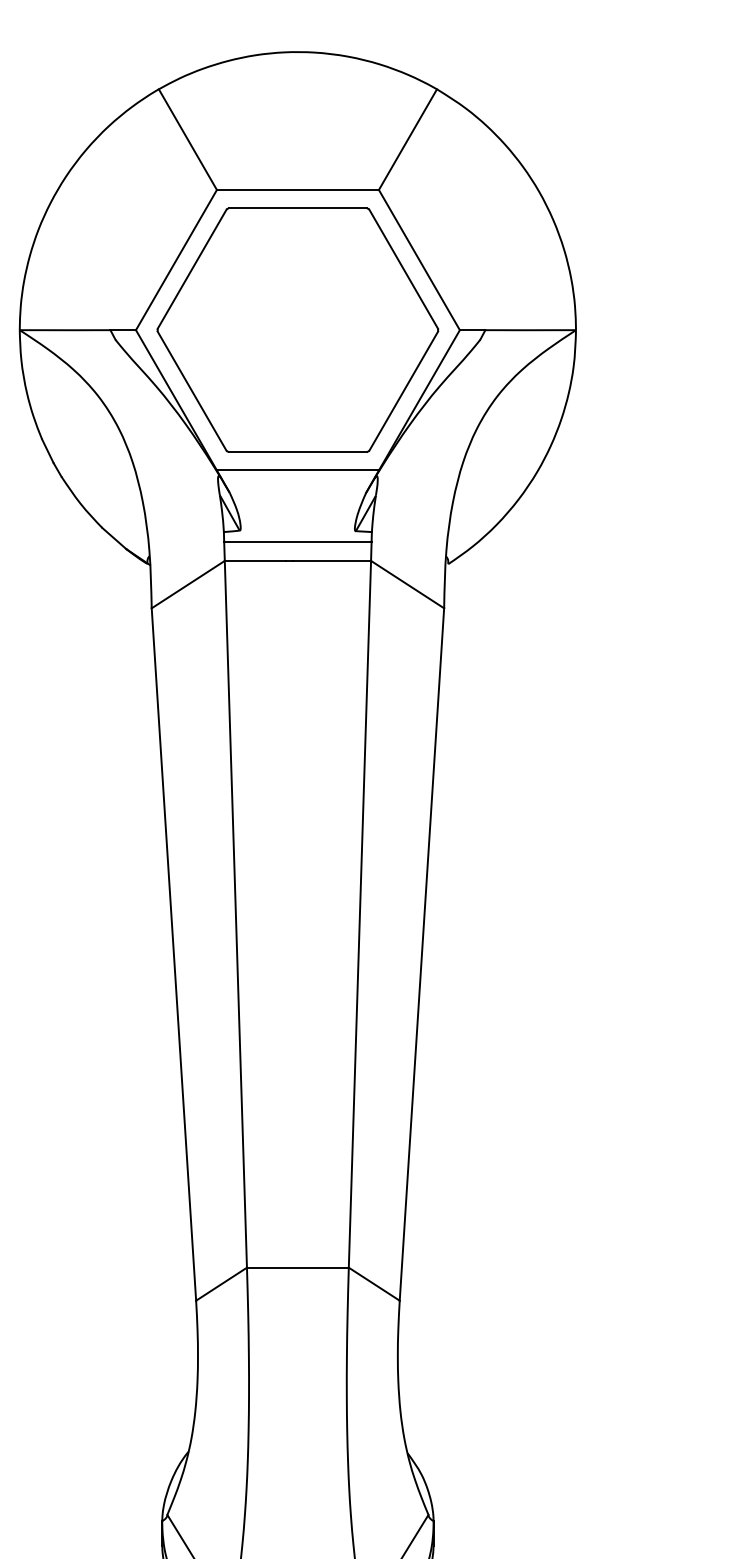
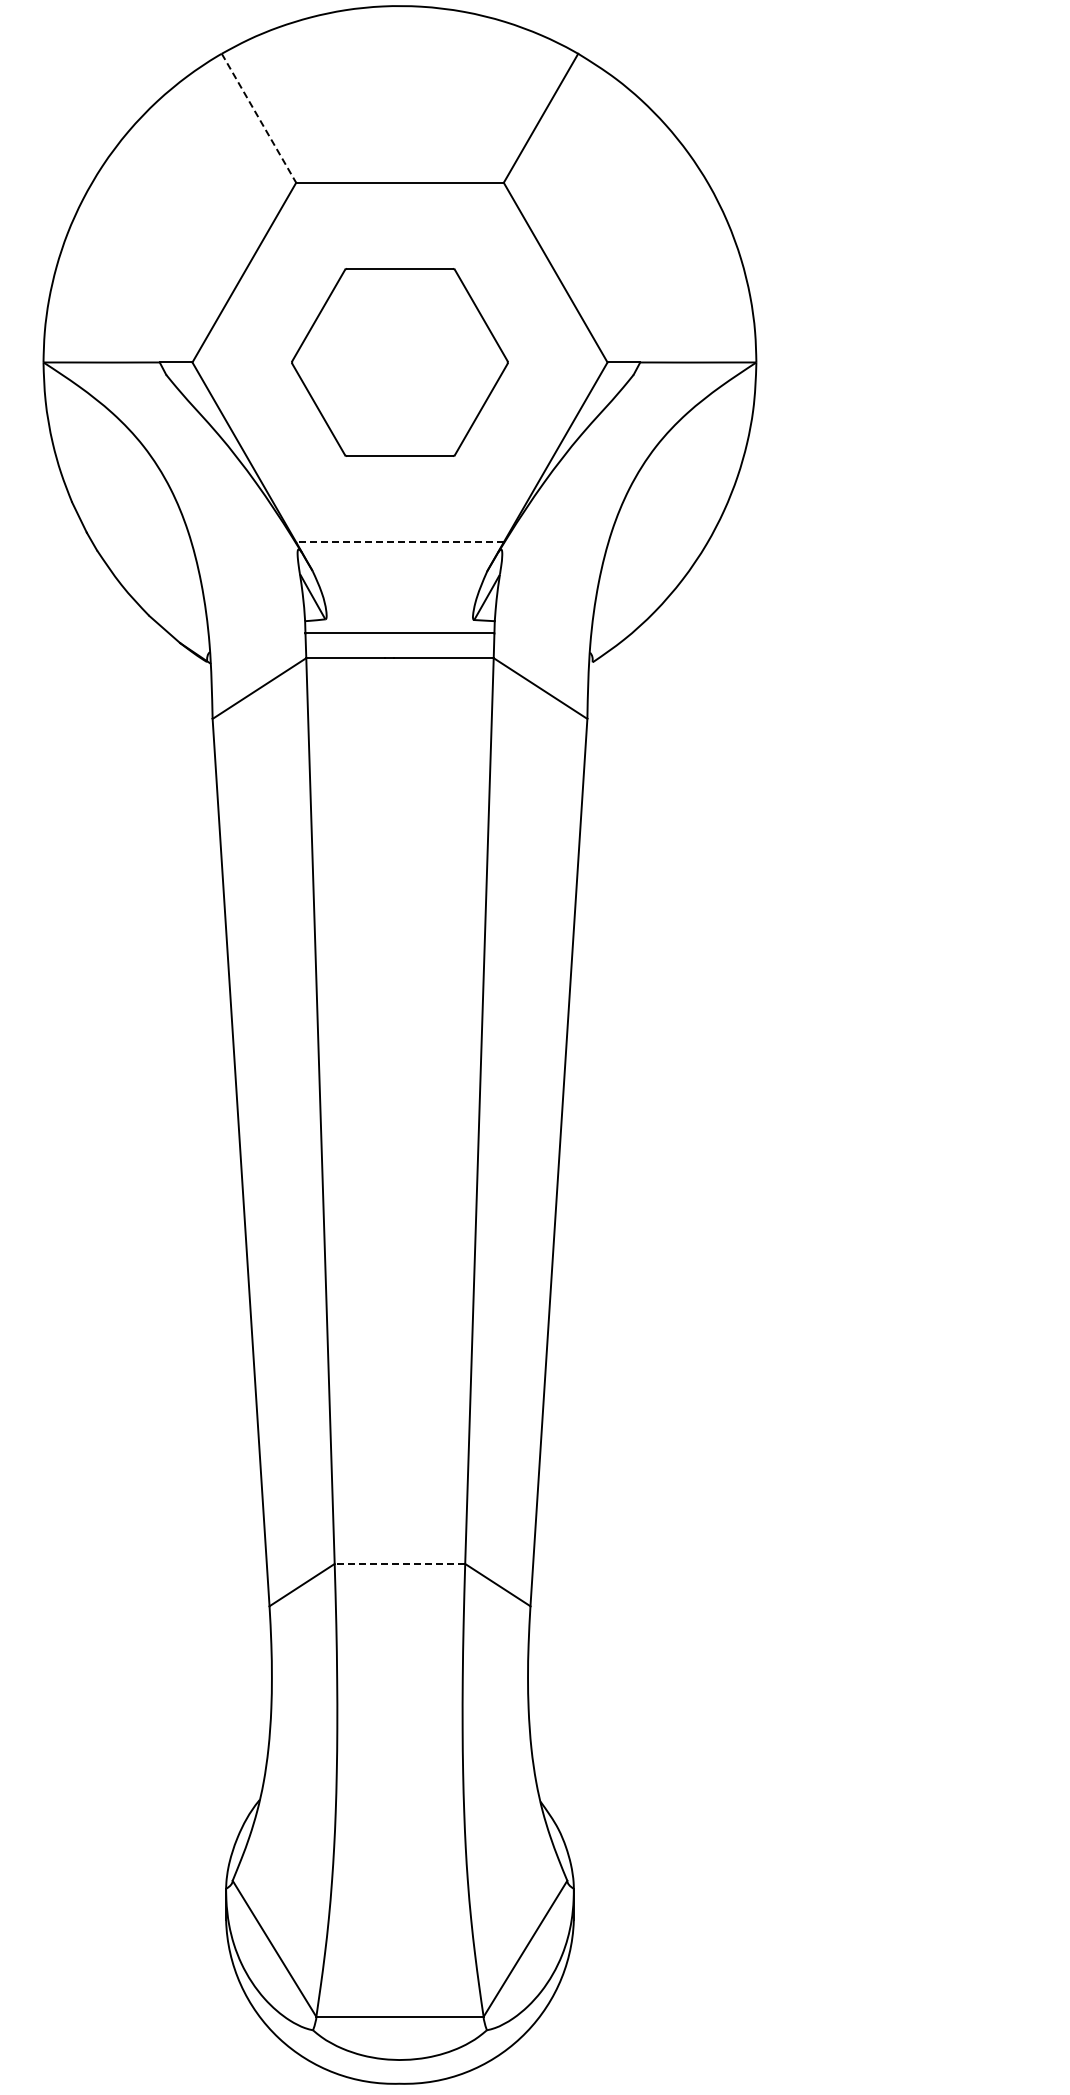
line: (188, 139) -> (259, 118), solid -> dashed
part: (297, 330) -> (399, 362), size x0.6
line: (298, 470) -> (400, 542), solid -> dashed
line: (297, 1267) -> (399, 1563), solid -> dashed

